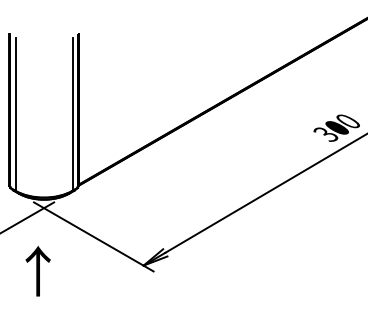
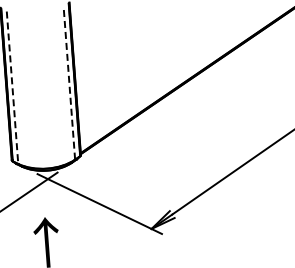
line: (72, 113) -> (69, 82), solid -> dashed
line: (15, 114) -> (12, 87), solid -> dashed

